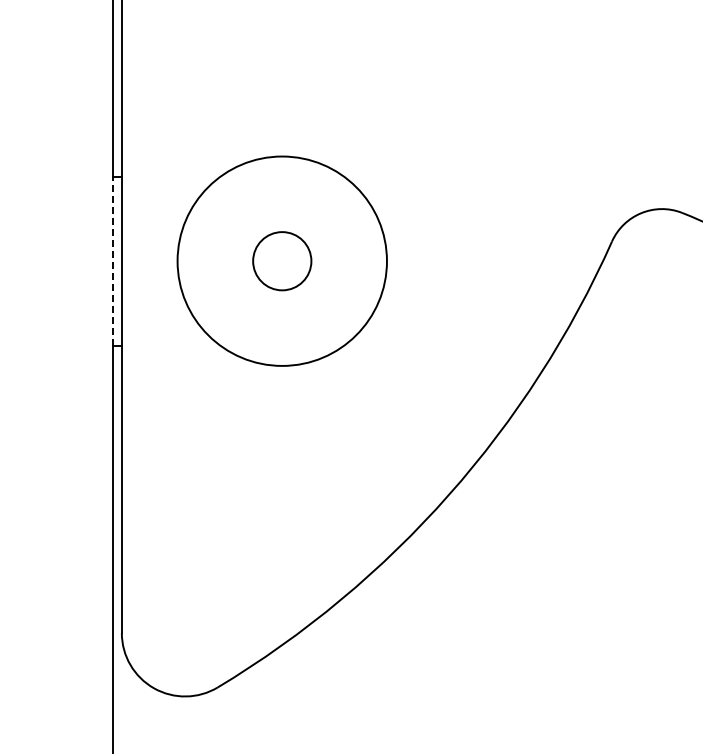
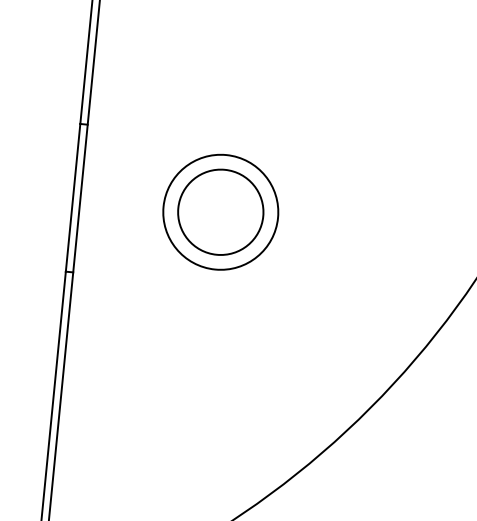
line: (113, 260) -> (73, 197), dashed -> solid
circle: (281, 260) -> (220, 211), size x0.62
circle: (281, 260) -> (220, 211), size x1.67

